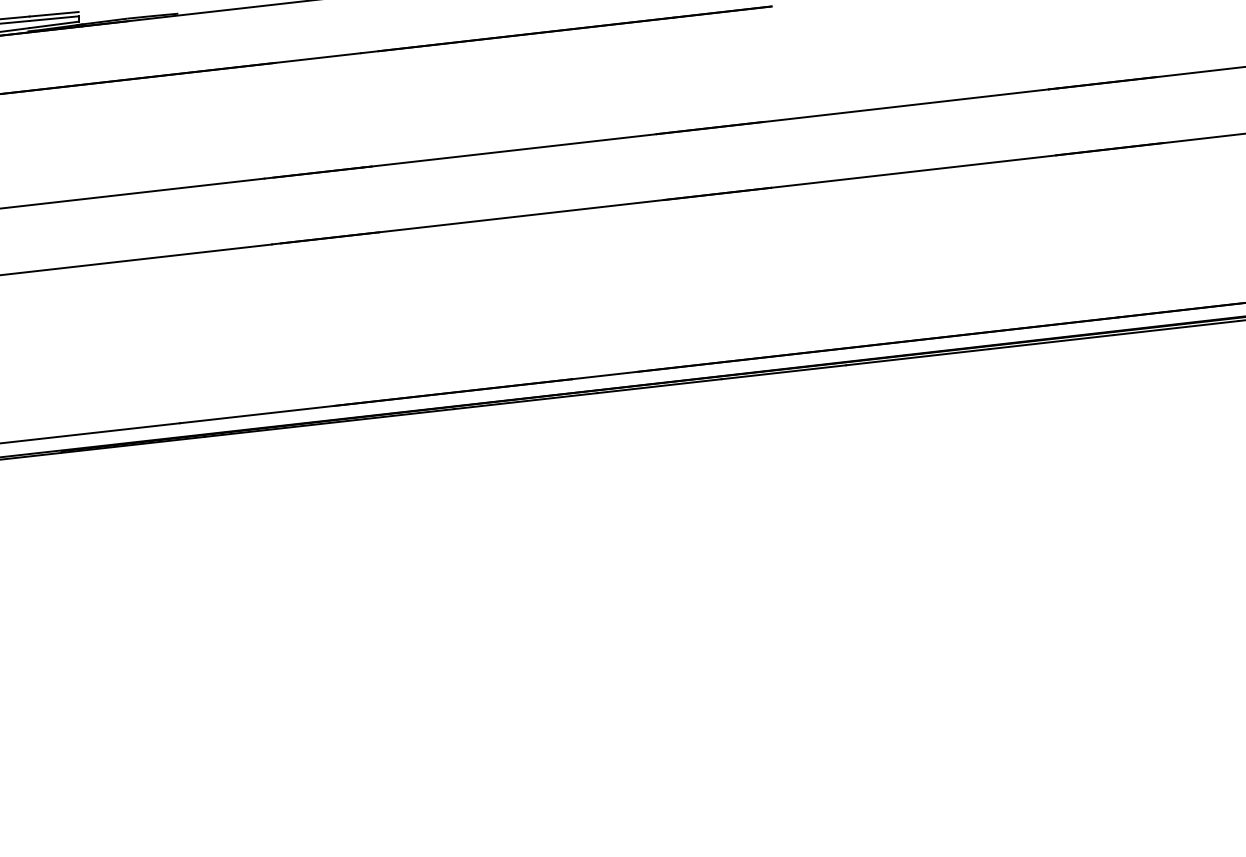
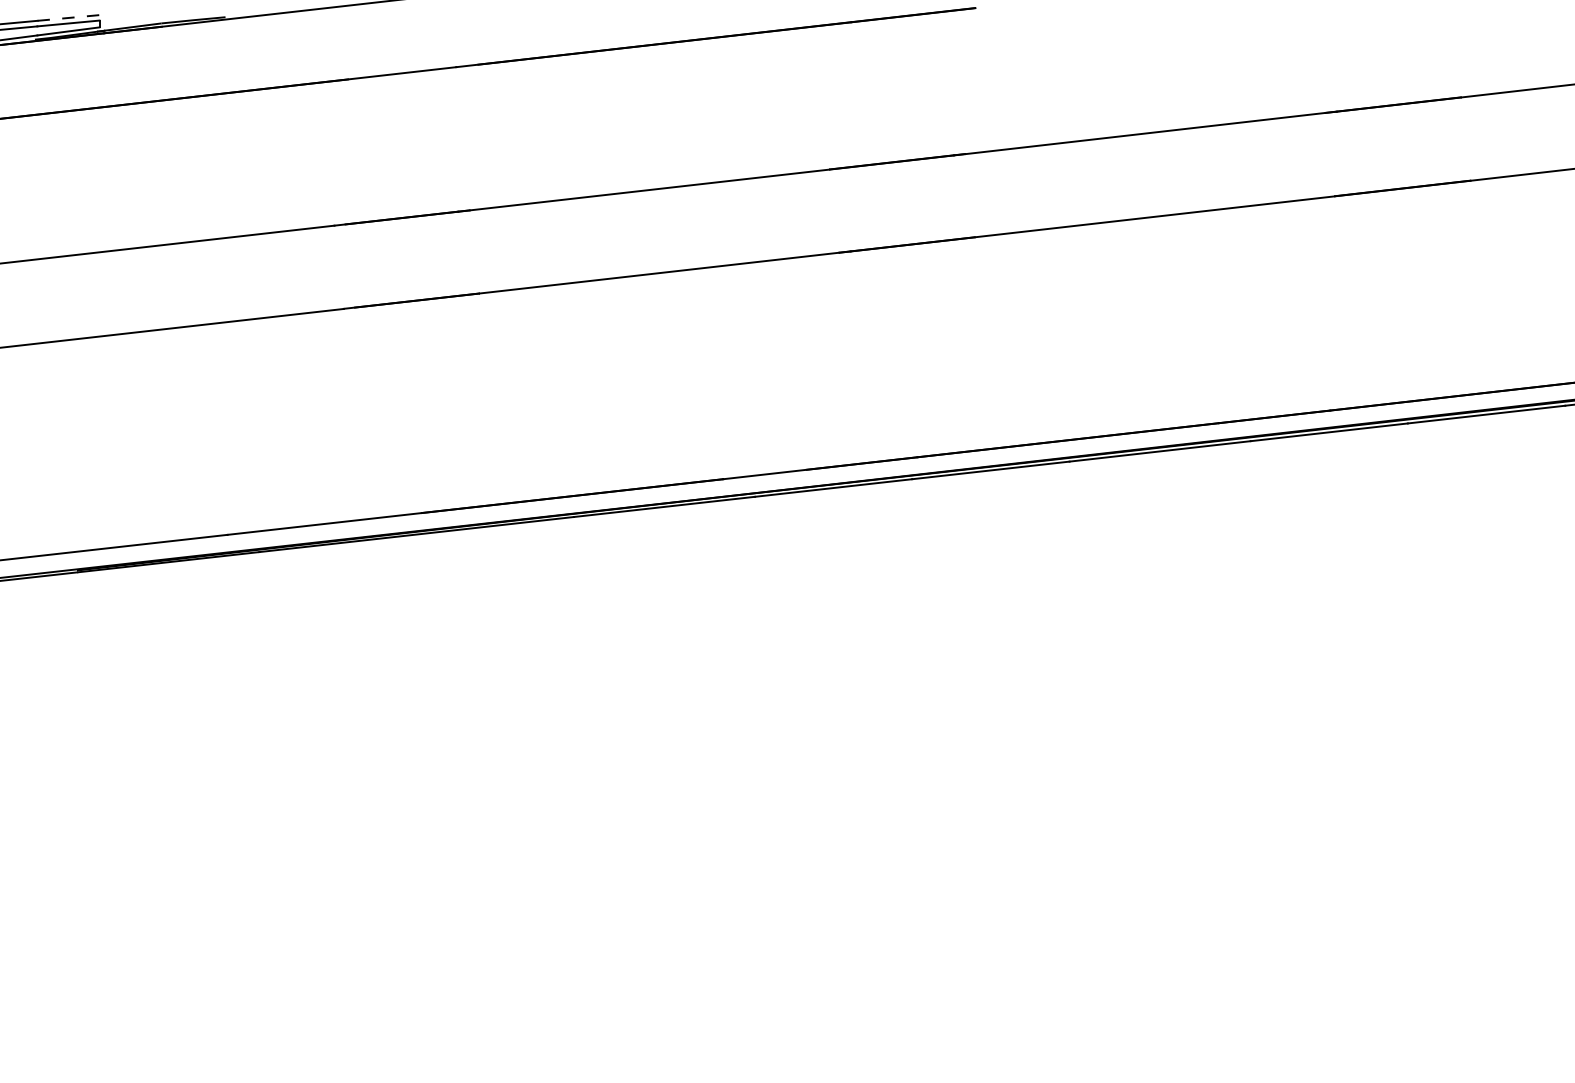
line: (54, 13) -> (69, 17), solid -> dashed

